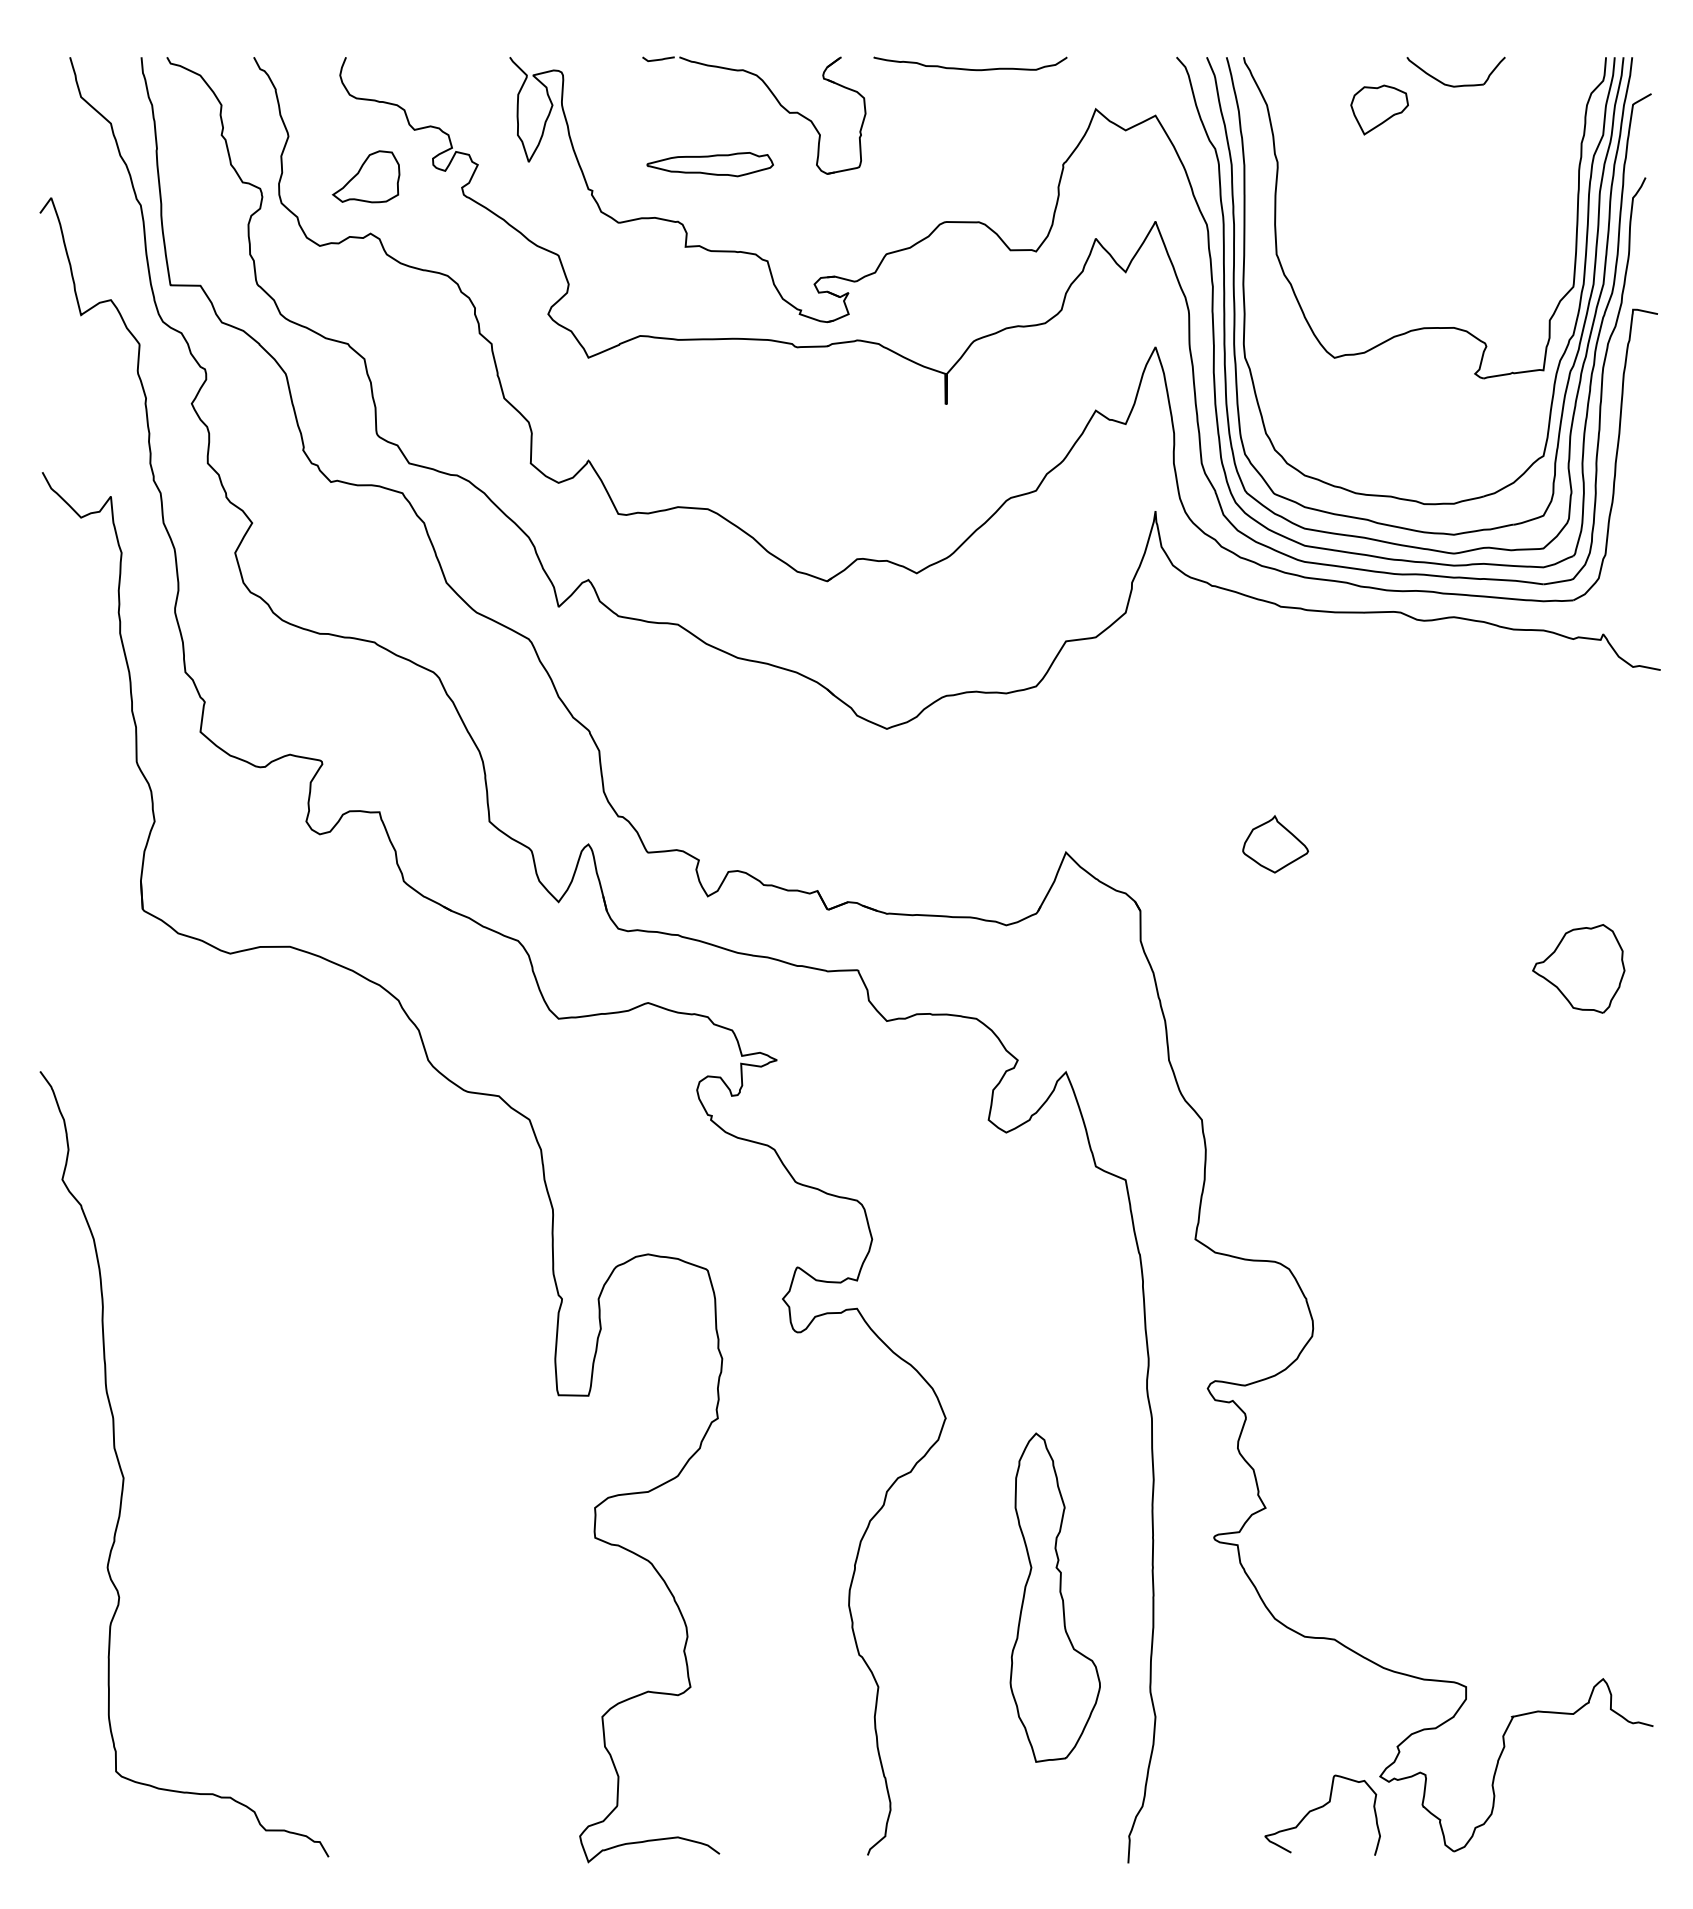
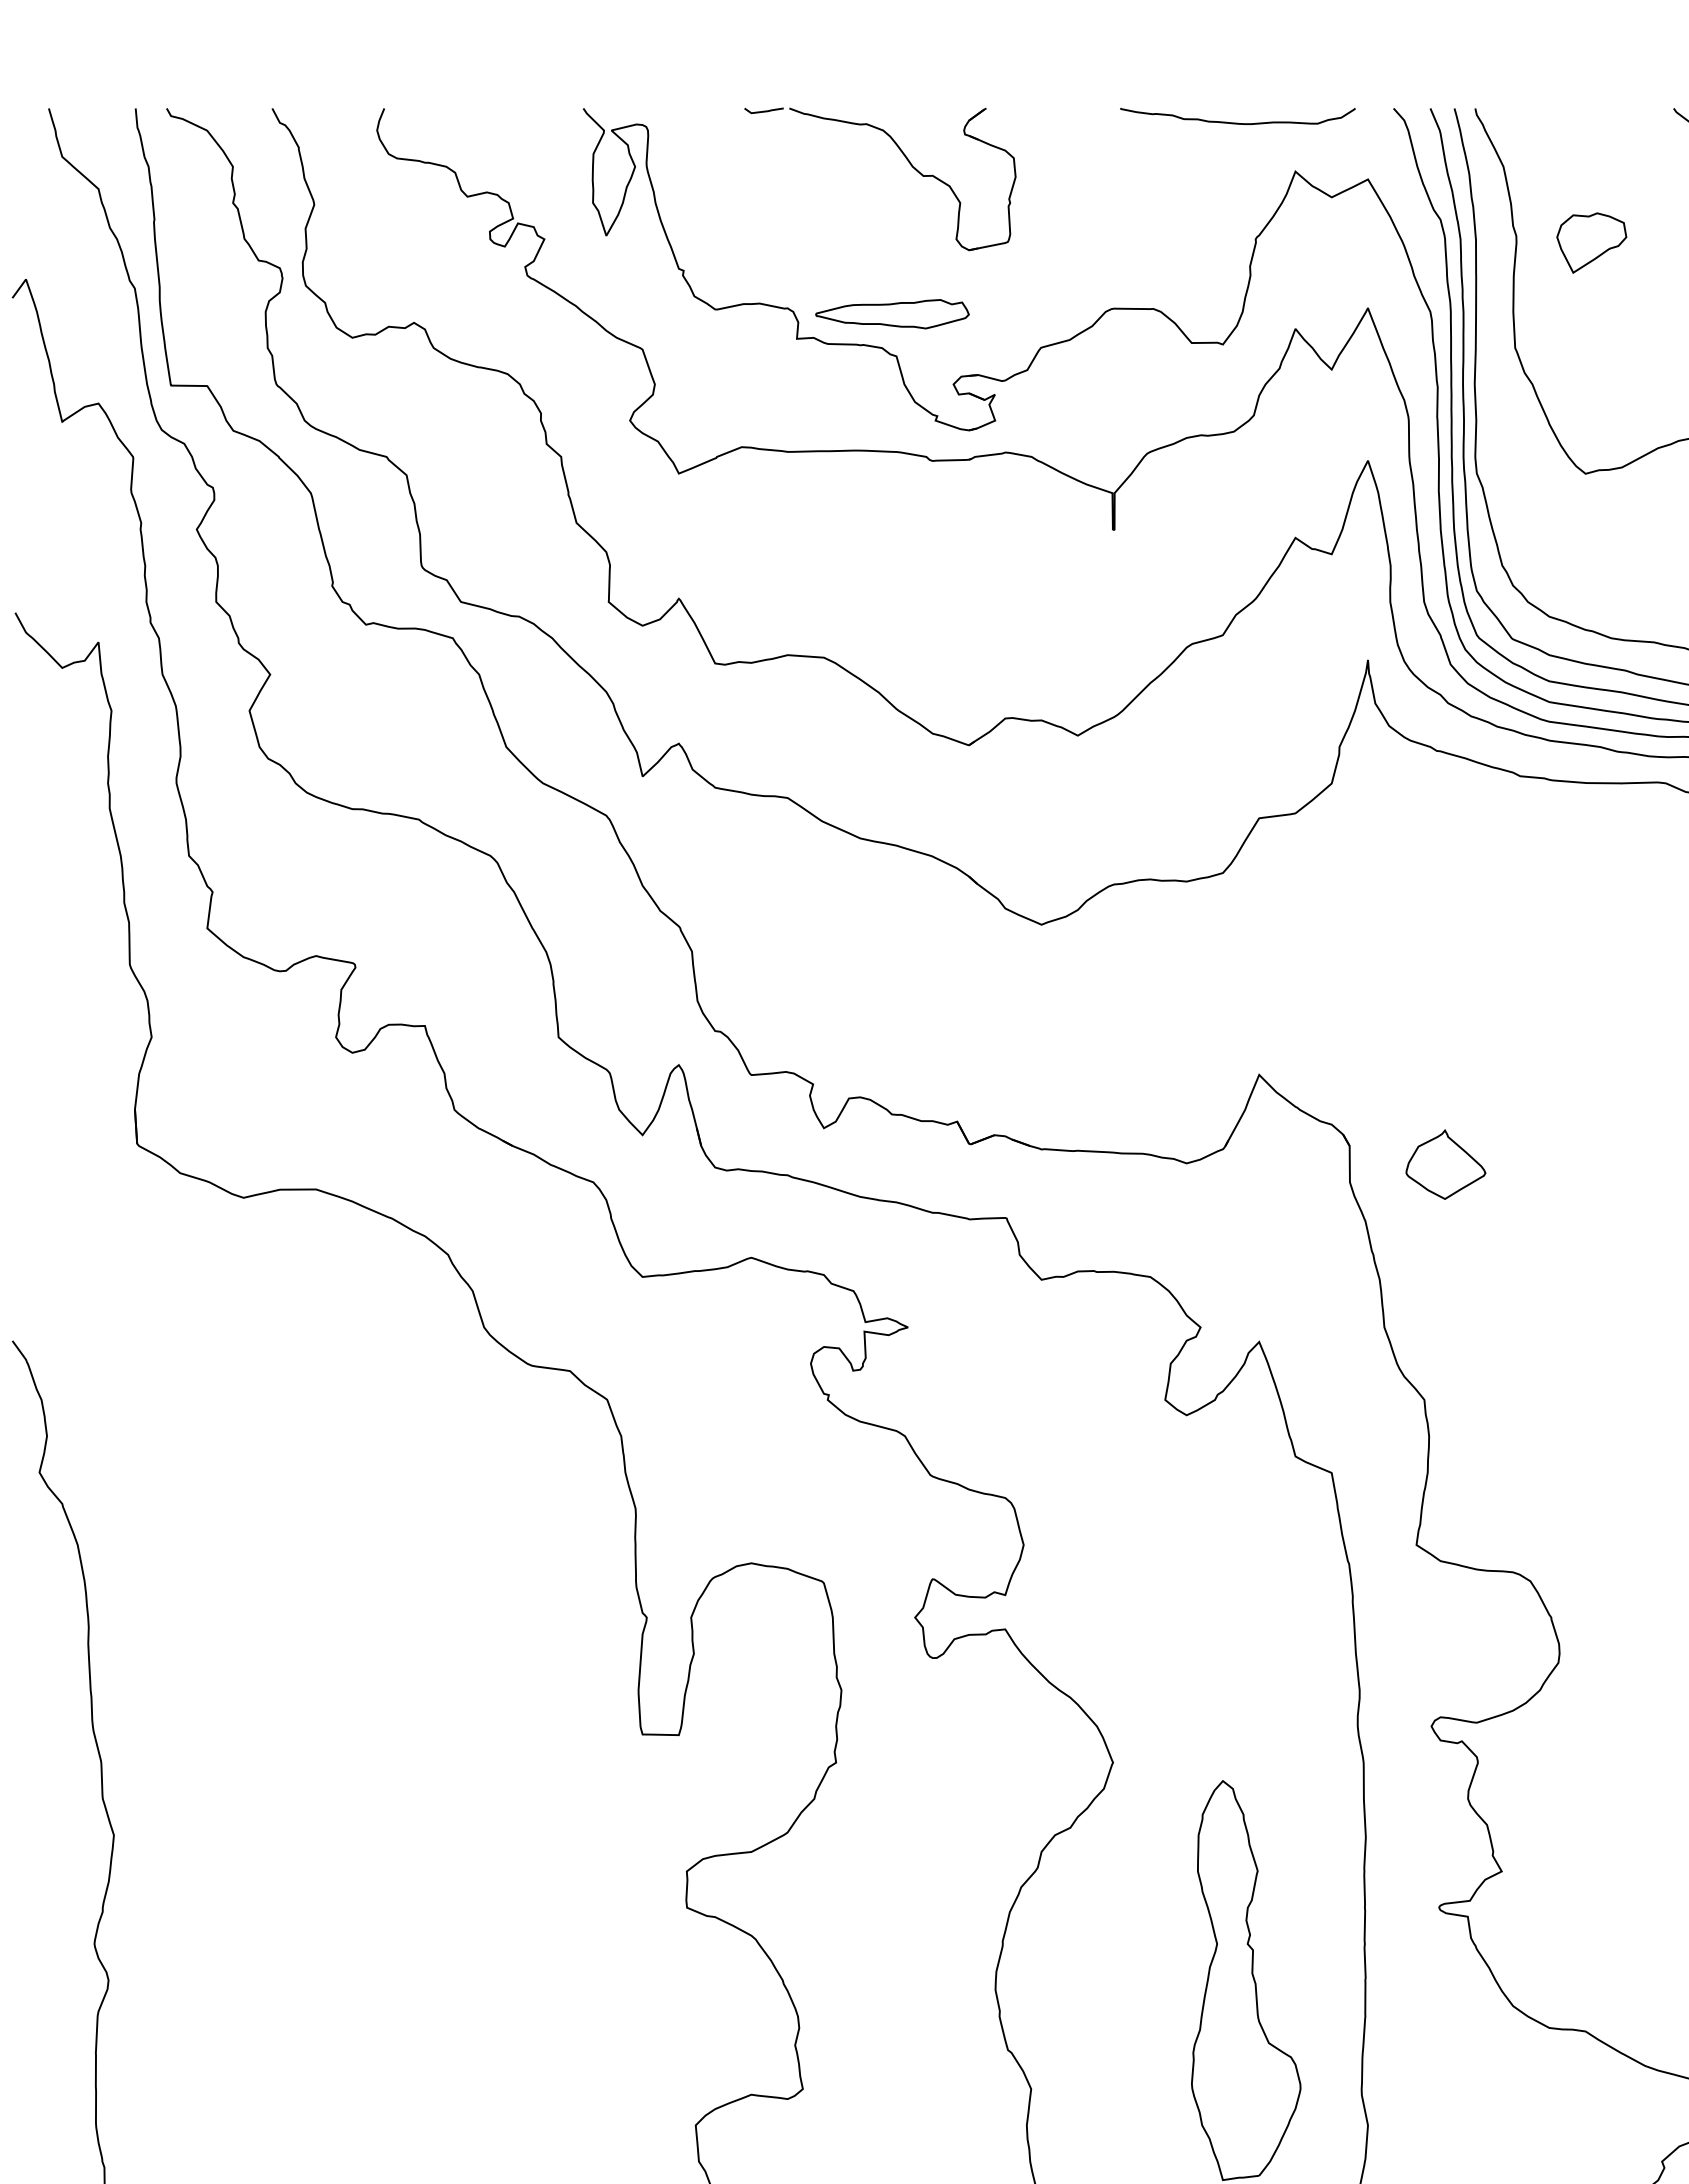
curve: (969, 68) -> (1236, 122), moved
part: (1379, 109) -> (1591, 242), moved
part: (709, 164) -> (891, 314), moved
part: (365, 176) -> (407, 253), removed
part: (1275, 844) -> (1445, 1164), moved

